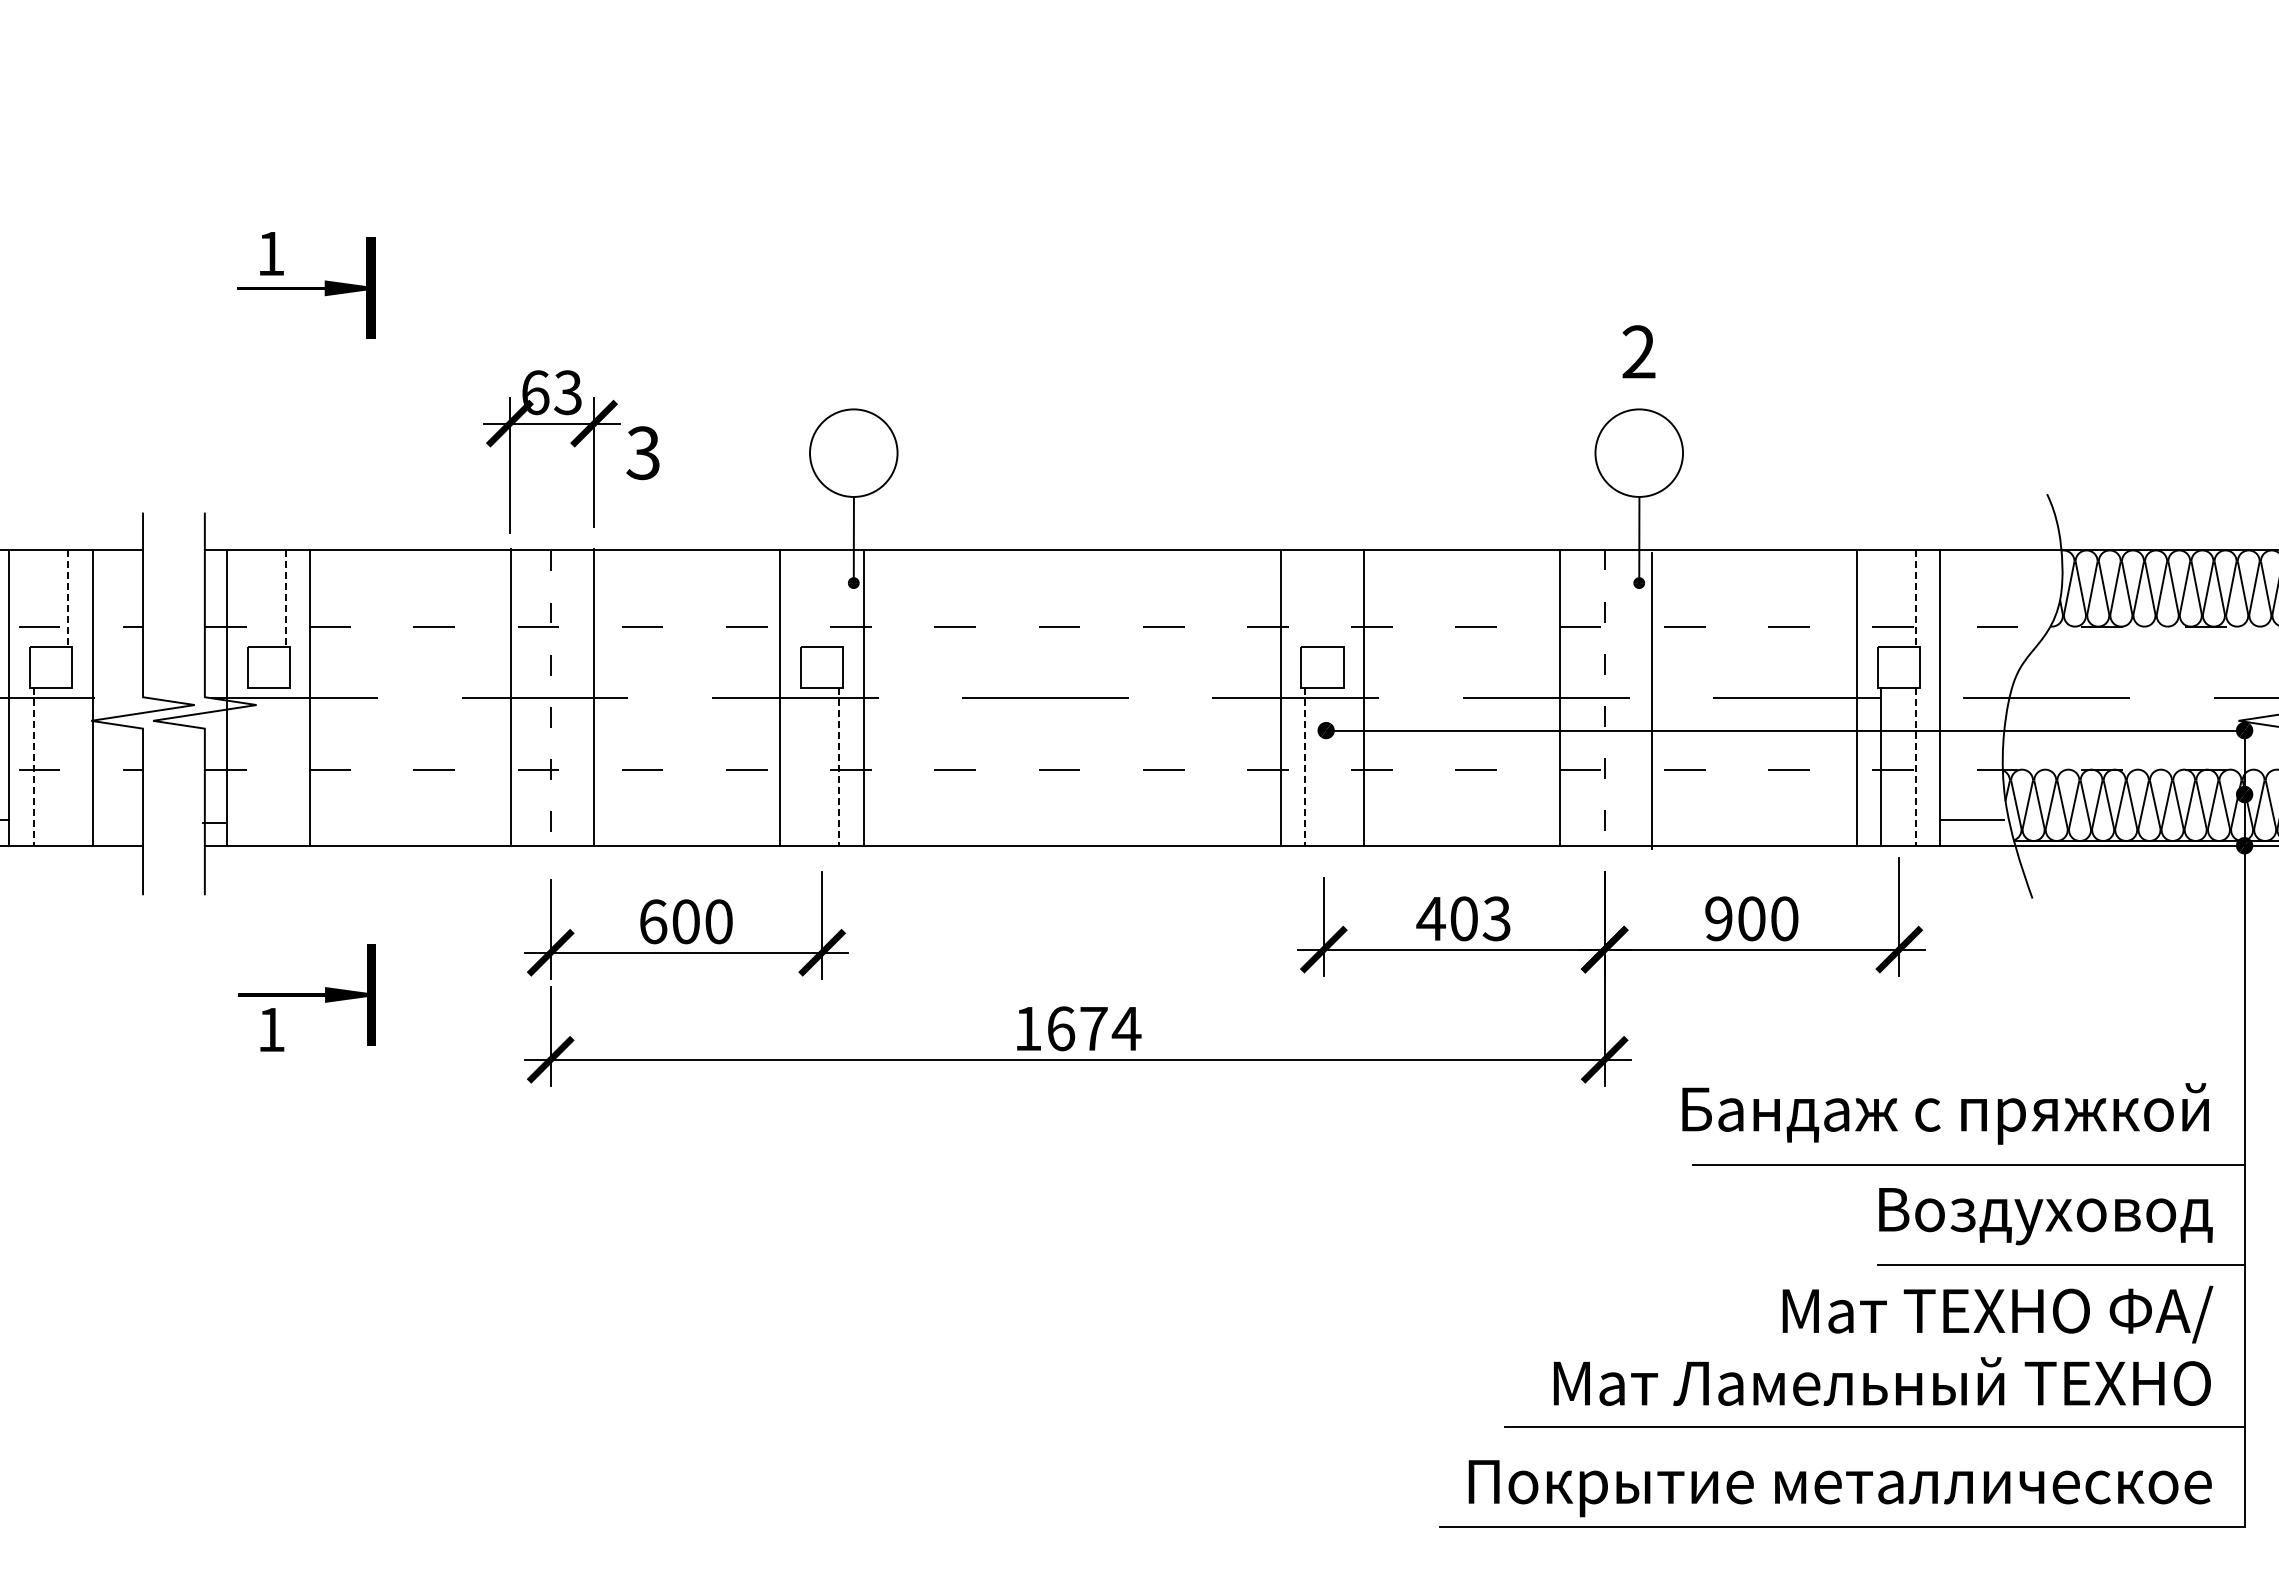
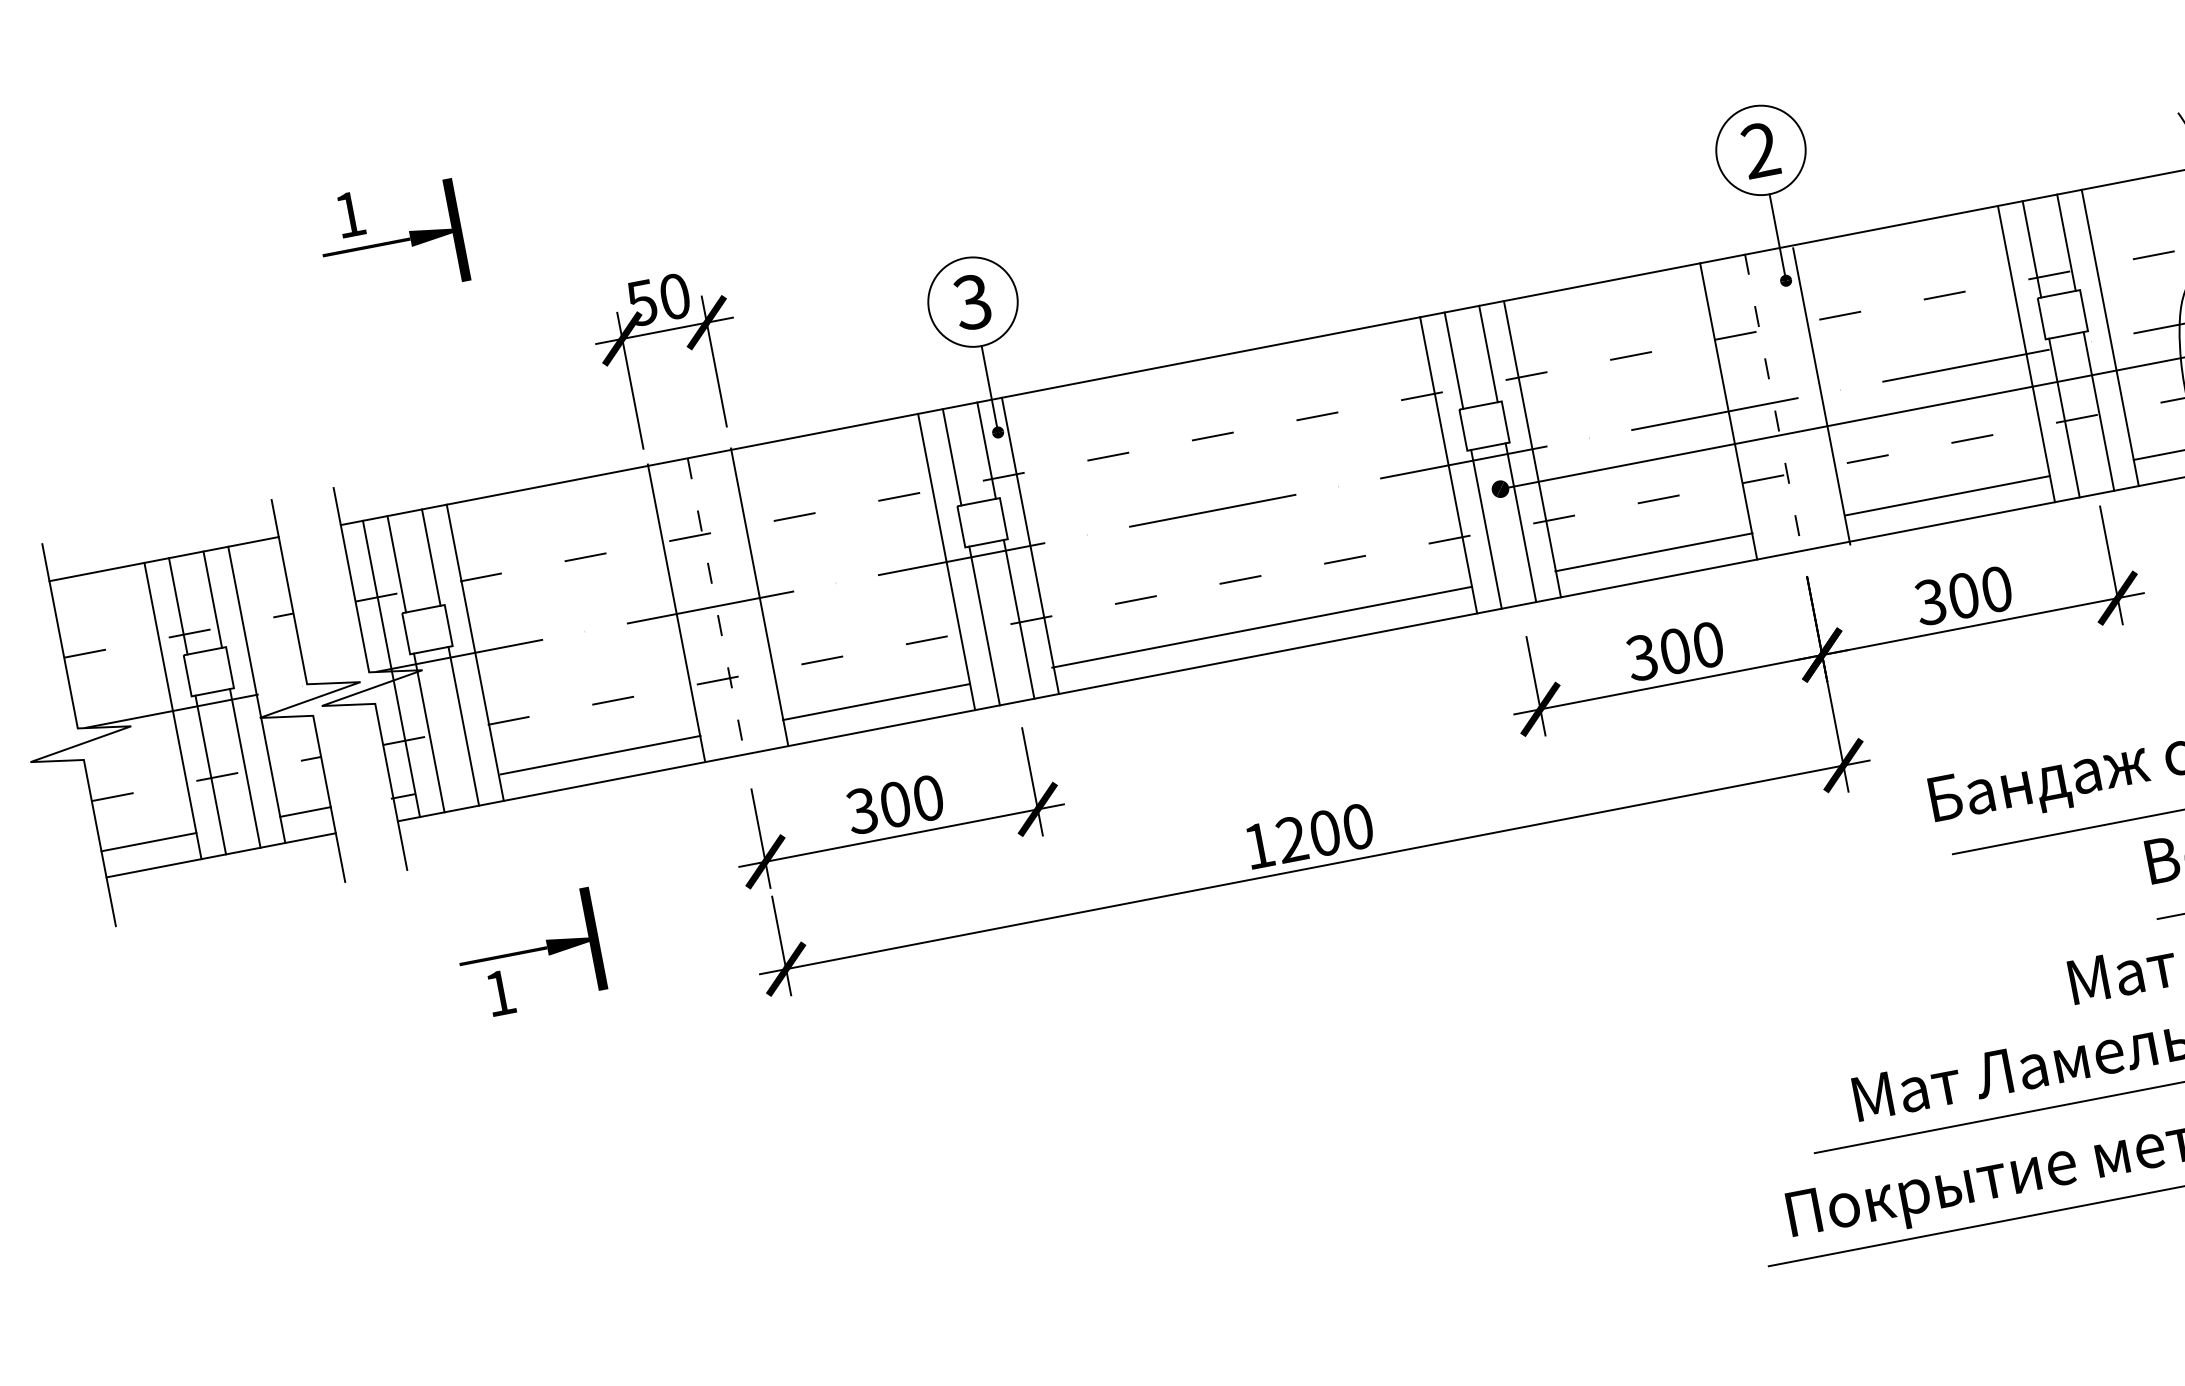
text: (1638, 351) -> (1760, 149), moved
text: (551, 392) -> (658, 299), 63 -> 50
text: (642, 453) -> (971, 302), moved
line: (33, 598) -> (178, 606), added
line: (67, 598) -> (212, 599), dashed -> solid
line: (251, 598) -> (396, 564), added
line: (285, 598) -> (431, 557), dashed -> solid
line: (804, 598) -> (951, 457), added
line: (839, 598) -> (986, 450), added
line: (1305, 598) -> (1454, 360), added
line: (1339, 598) -> (1488, 354), added
line: (1881, 598) -> (2032, 249), added
line: (1915, 598) -> (2066, 242), dashed -> solid
line: (67, 766) -> (244, 768), added
line: (251, 766) -> (429, 732), added
line: (285, 766) -> (463, 726), added
line: (804, 766) -> (984, 625), added
line: (1339, 766) -> (1520, 522), added
line: (33, 767) -> (210, 775), dashed -> solid
line: (839, 767) -> (1019, 620), dashed -> solid
line: (1305, 767) -> (1486, 530), dashed -> solid
line: (1915, 767) -> (2098, 412), dashed -> solid
line: (117, 819) -> (305, 811), added
line: (411, 819) -> (600, 755), added
line: (686, 819) -> (875, 701), added
line: (1071, 819) -> (1262, 627), added
line: (1461, 819) -> (1653, 552), added
line: (1754, 819) -> (1947, 495), added
text: (1463, 918) -> (1674, 651), 403 -> 300
text: (1718, 918) -> (1930, 601), 900 -> 300
text: (653, 921) -> (862, 810), 600 -> 300
text: (1094, 1028) -> (1325, 832), 1674 -> 1200

